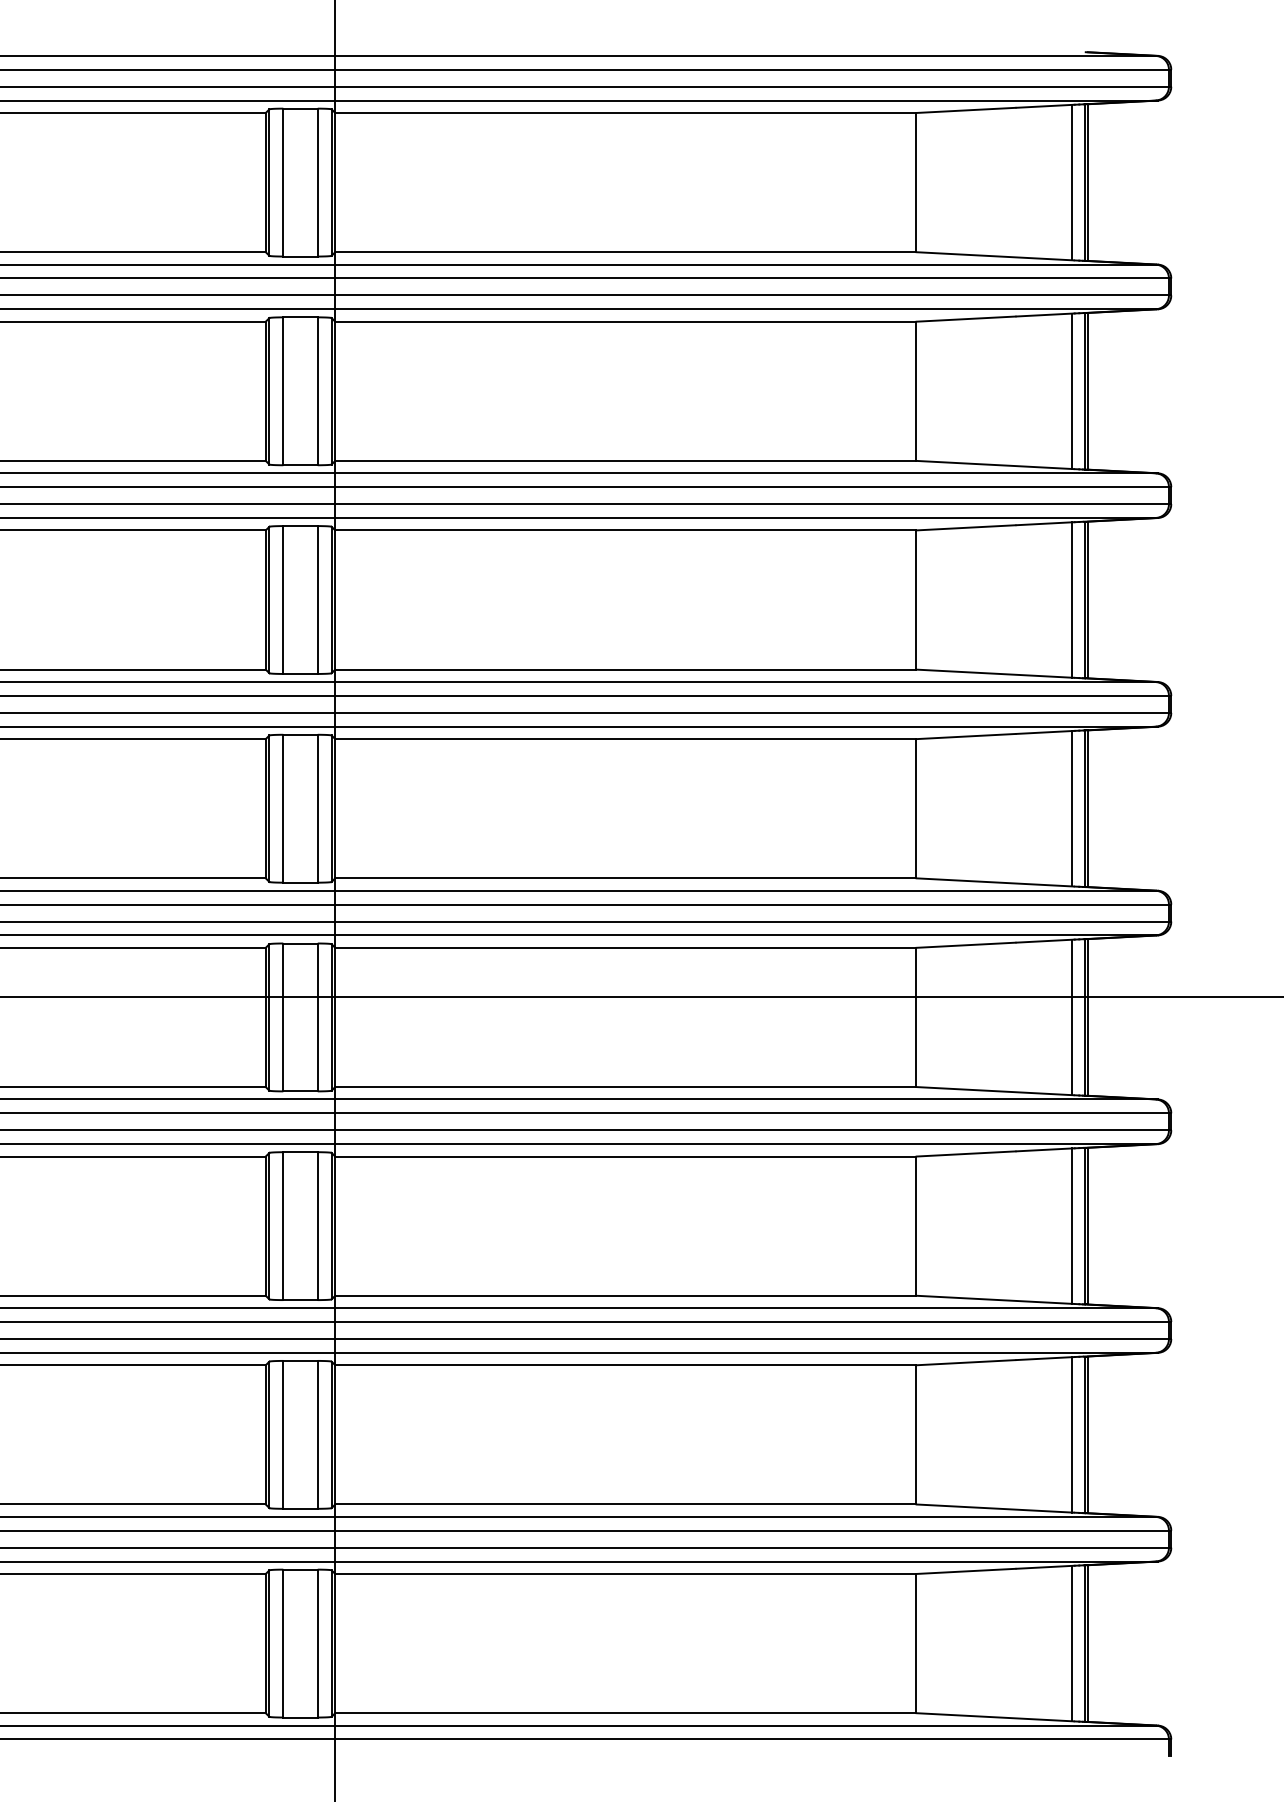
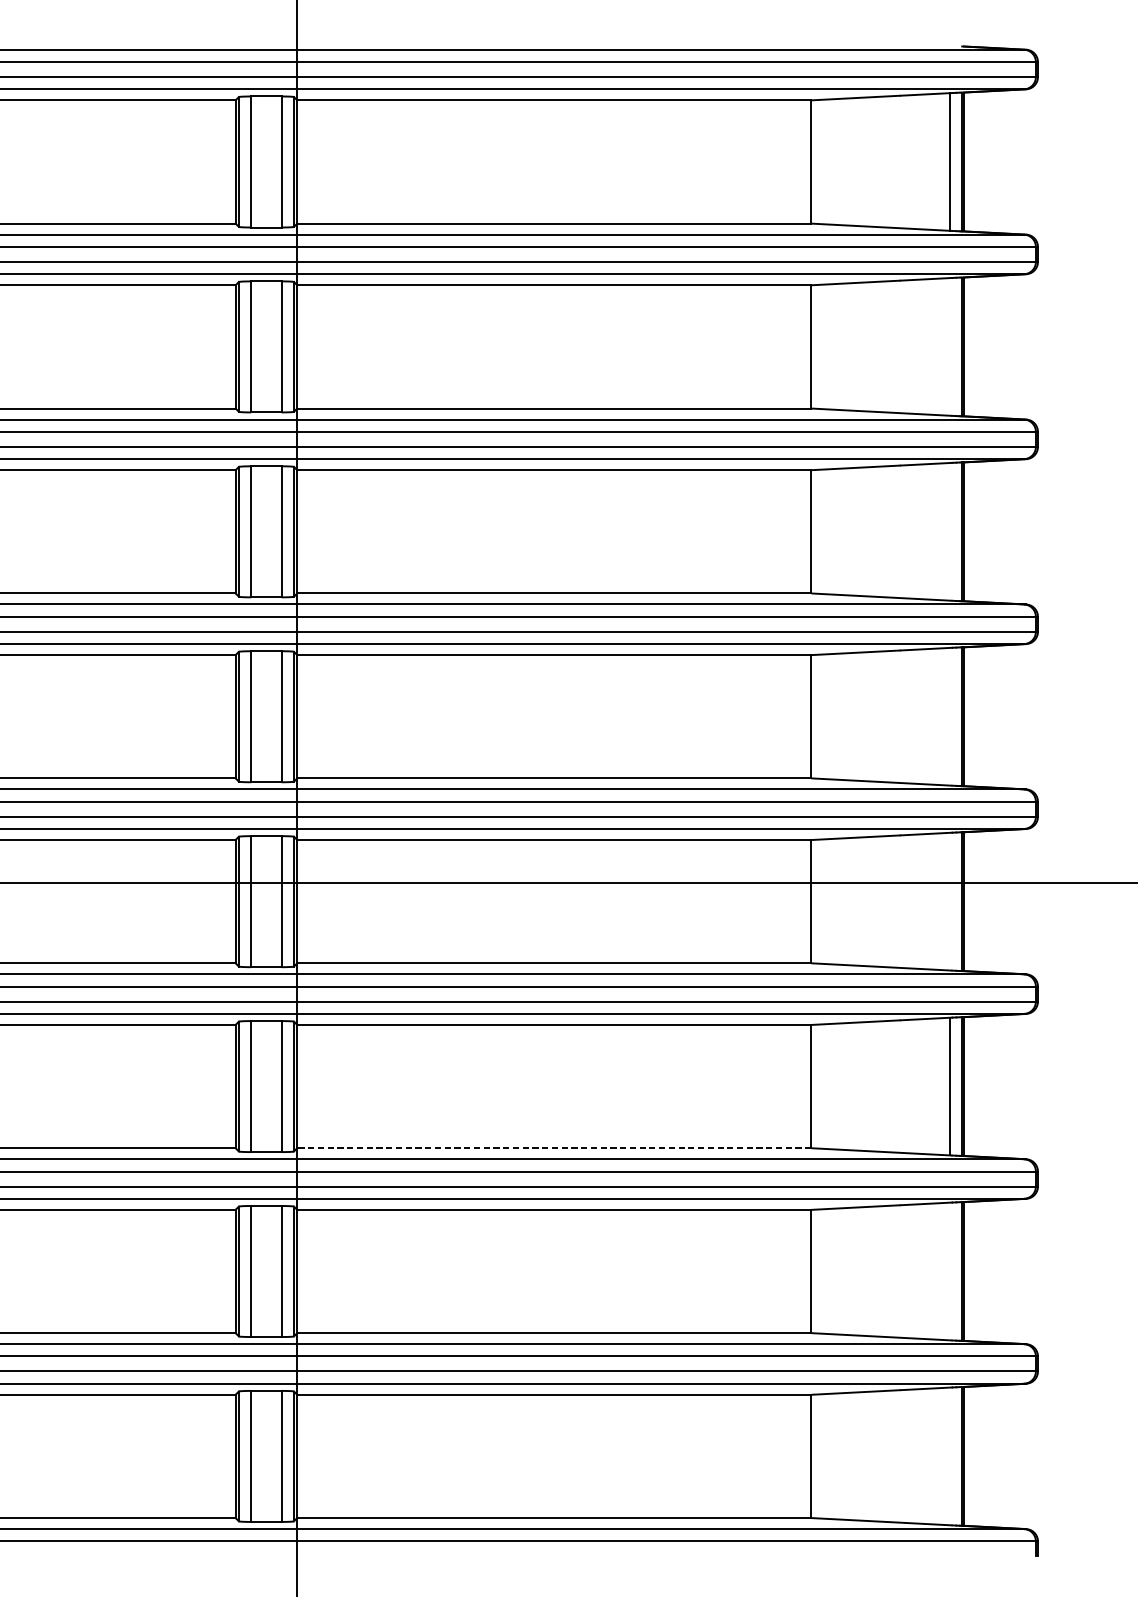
line: (1072, 391) -> (950, 347), removed
line: (1072, 599) -> (950, 531), removed
line: (1072, 808) -> (950, 716), removed
line: (1072, 1017) -> (950, 901), removed
line: (624, 1295) -> (553, 1148), solid -> dashed
line: (1072, 1434) -> (950, 1271), removed
line: (1072, 1643) -> (950, 1456), removed

